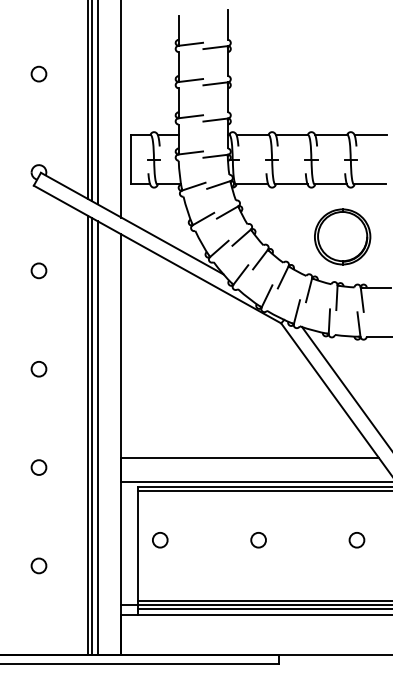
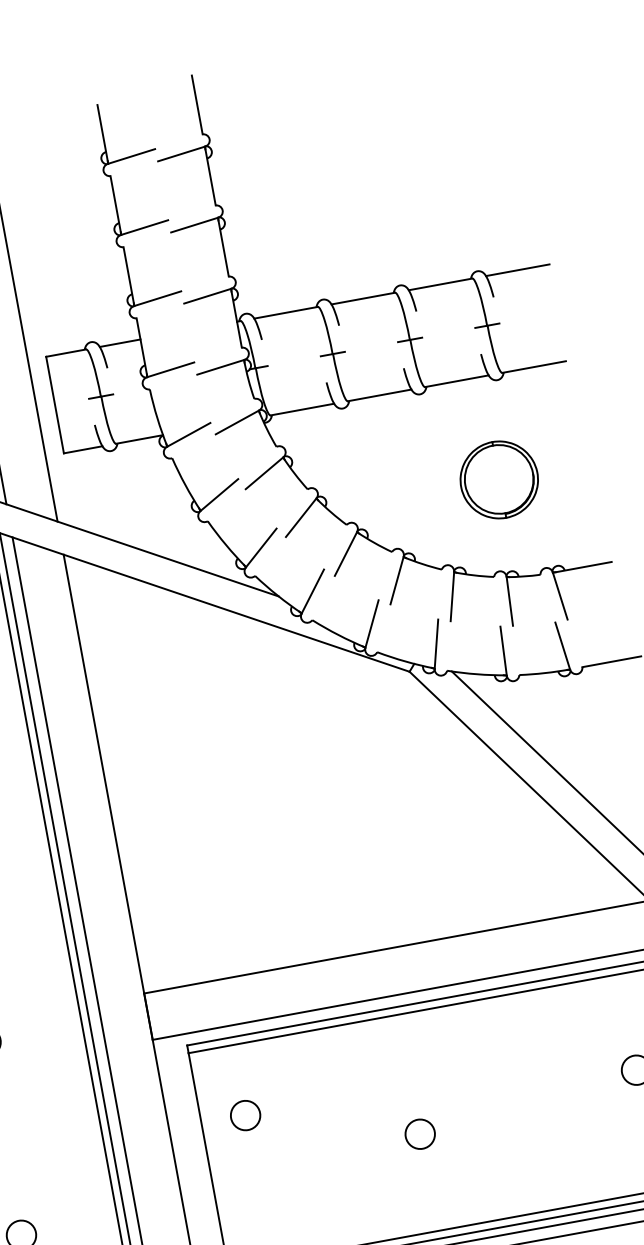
part: (342, 236) -> (498, 479), size x0.7
circle: (160, 540) -> (246, 1116), moved
circle: (258, 540) -> (420, 1134), moved

